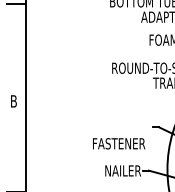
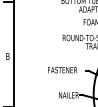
text: (118, 144) -> (62, 70), moved

